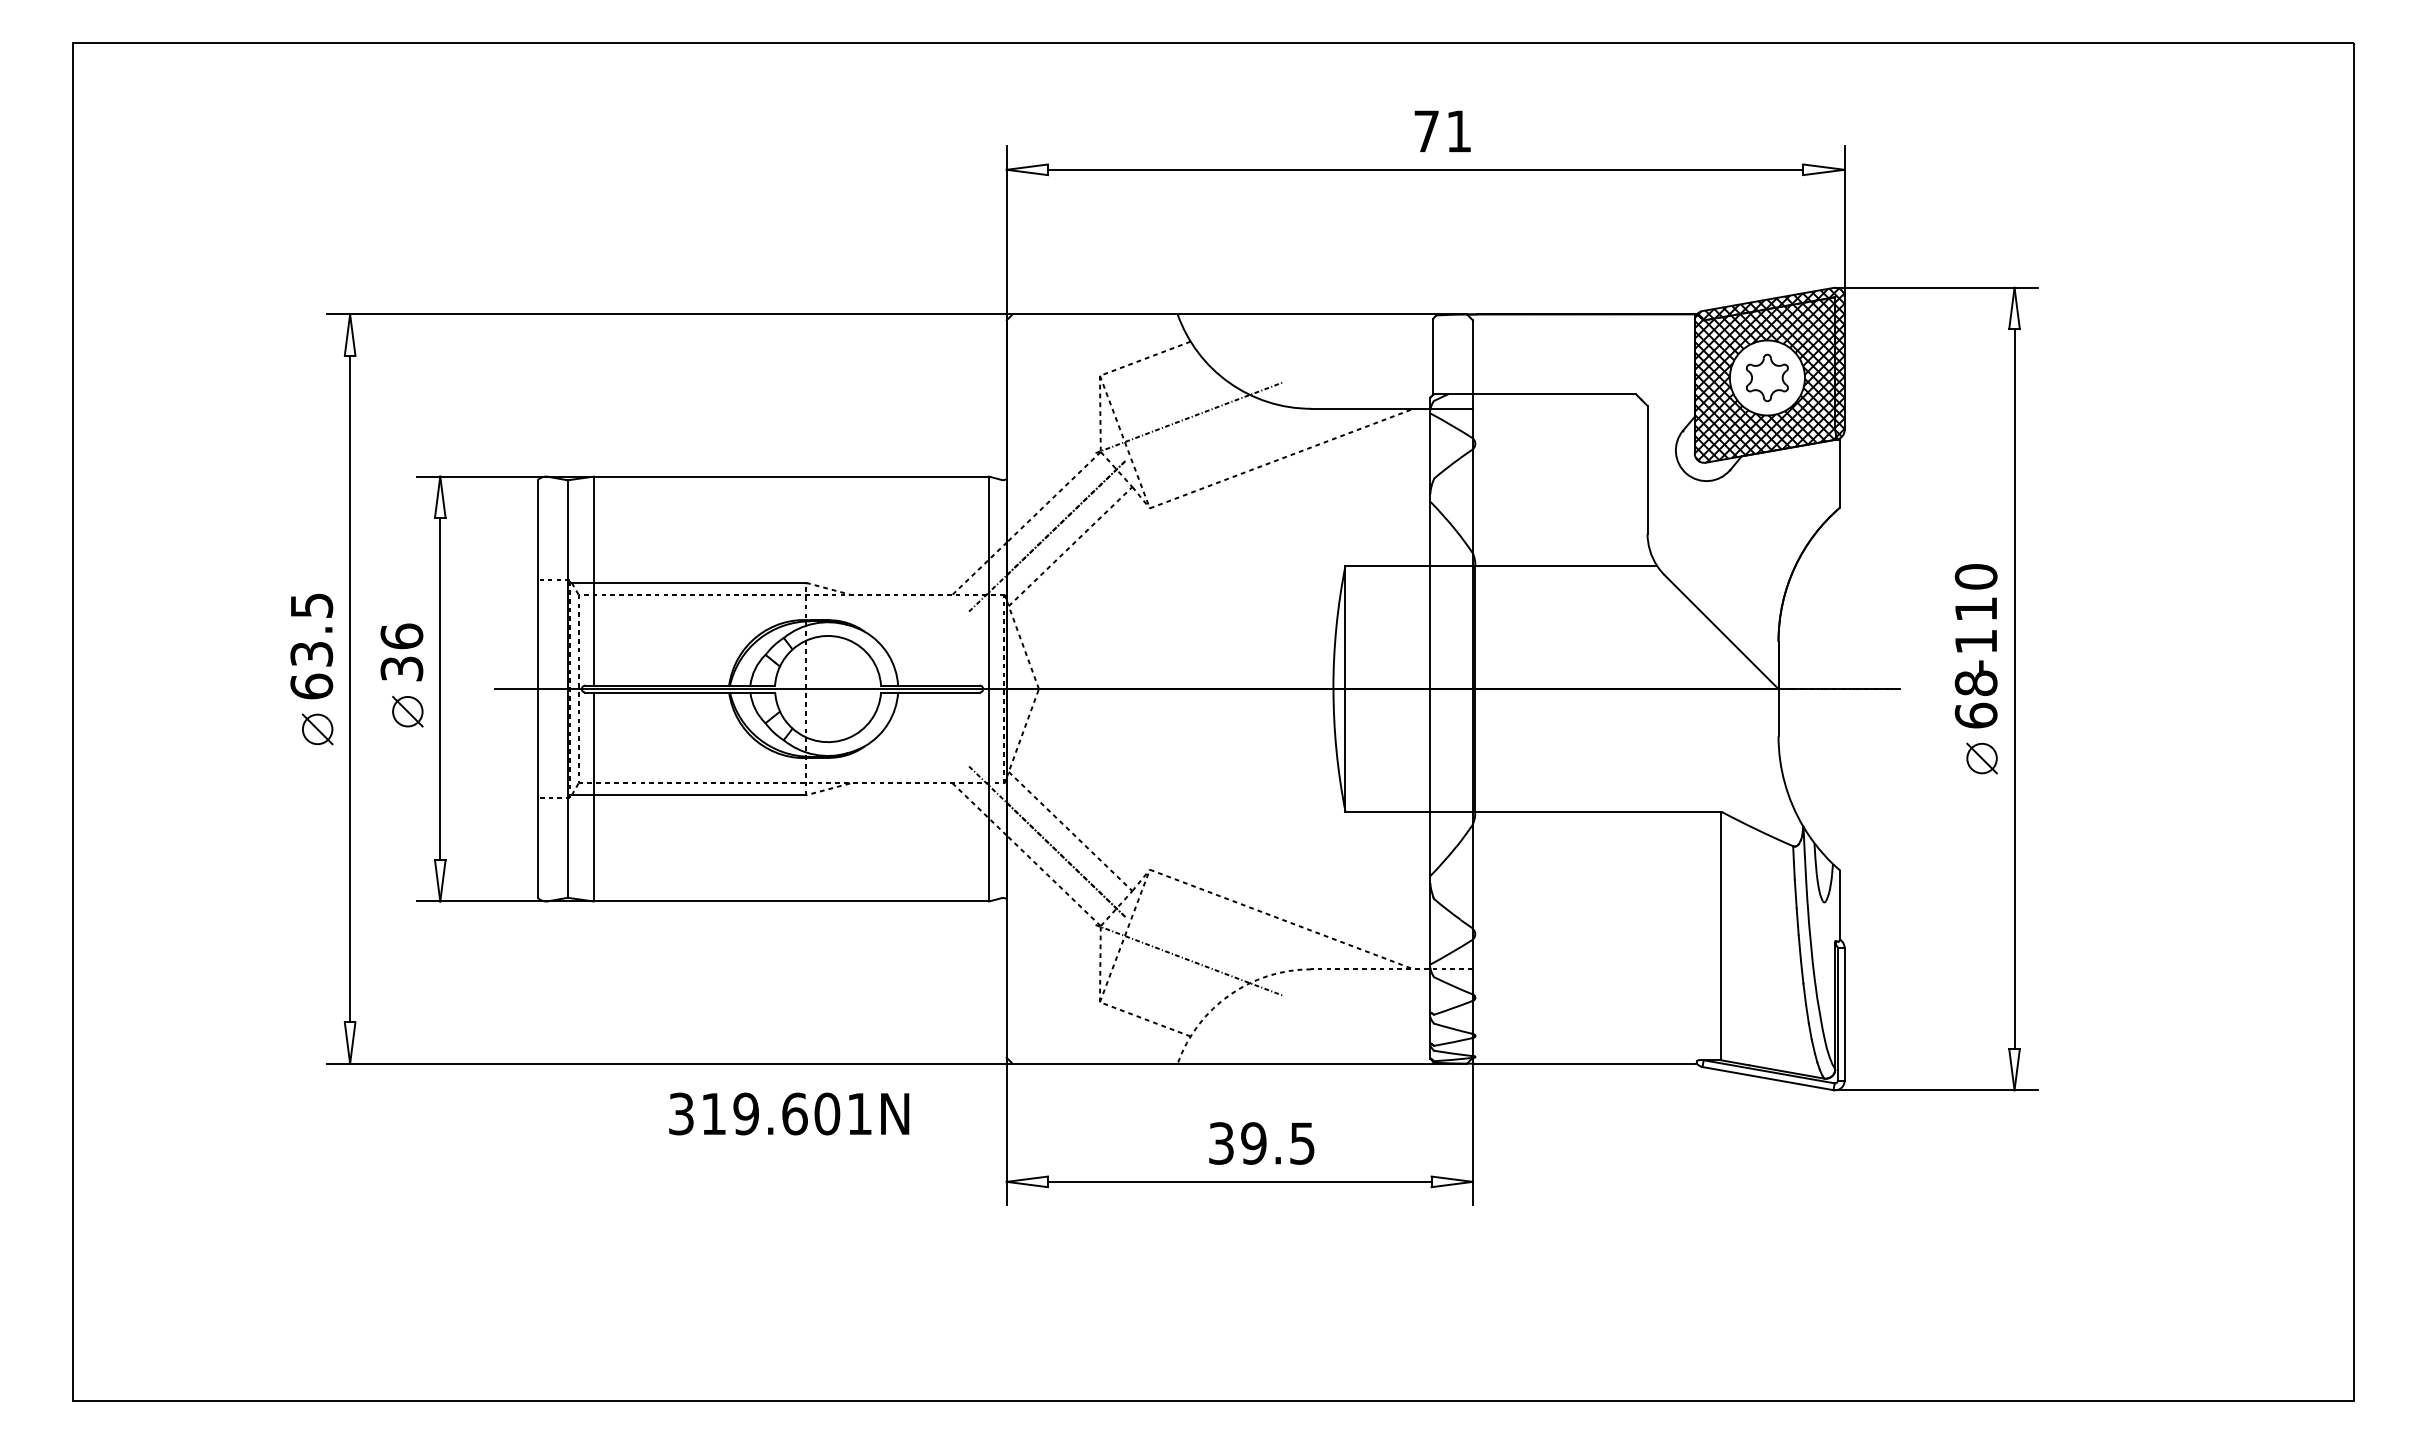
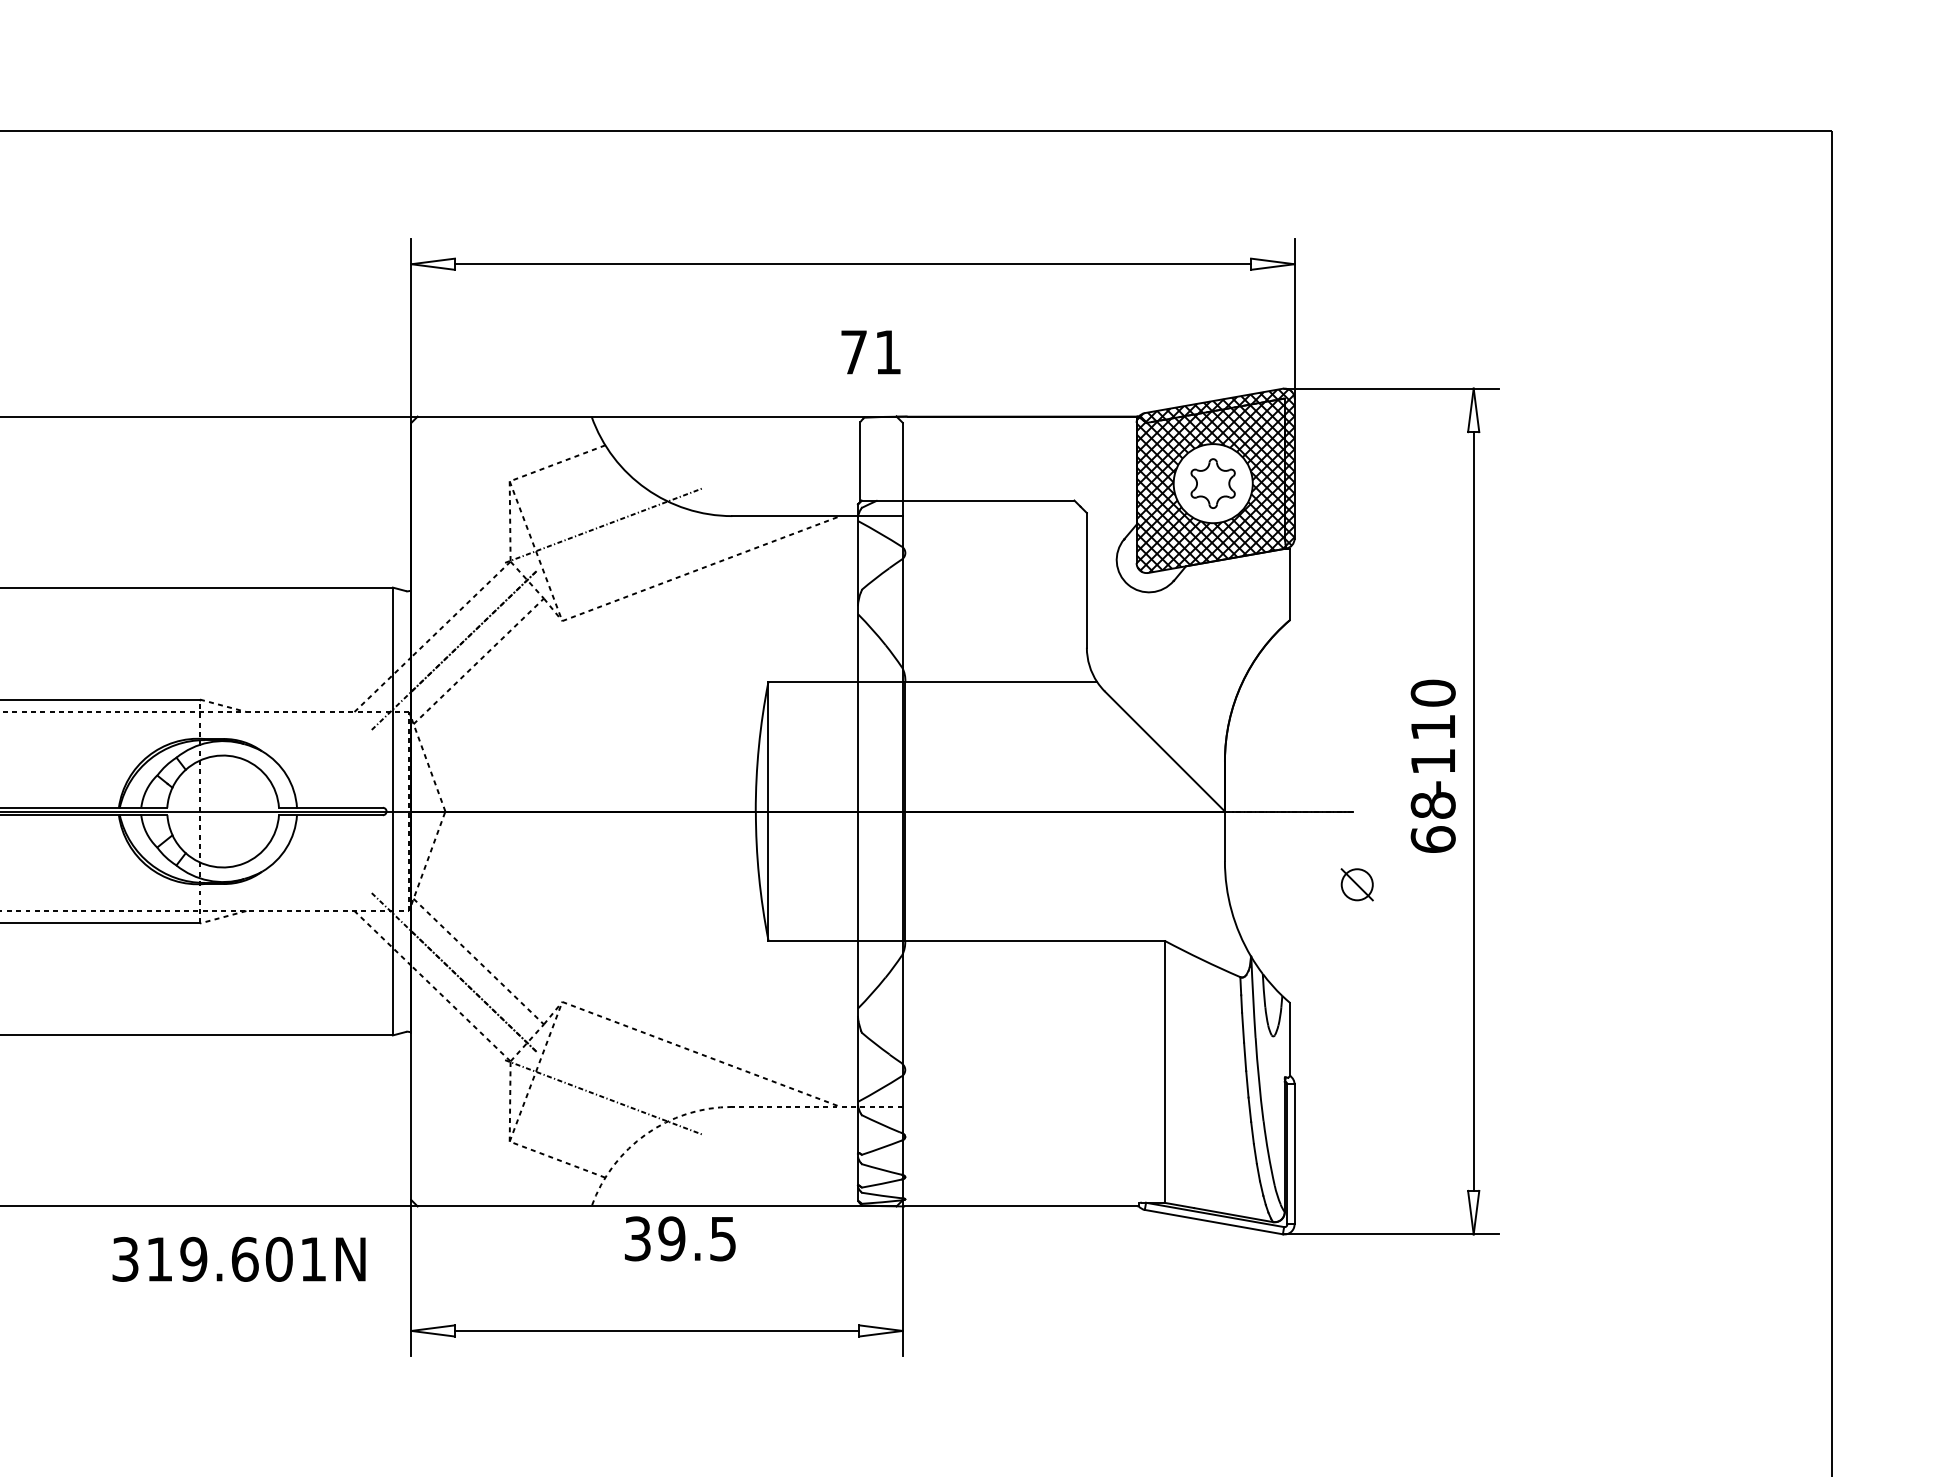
text: (1442, 130) -> (870, 351), moved
part: (1981, 758) -> (1356, 884), moved
text: (789, 1113) -> (239, 1258), moved
text: (1261, 1143) -> (679, 1238), moved

